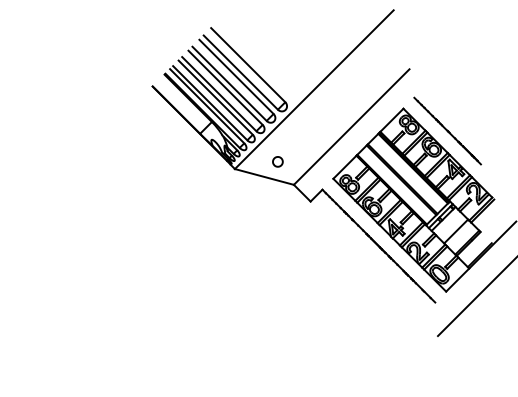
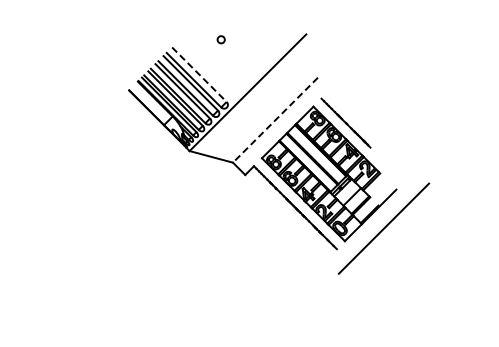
line: (248, 64) -> (199, 74), solid -> dashed
line: (351, 127) -> (275, 120), solid -> dashed
part: (276, 161) -> (220, 39), moved

